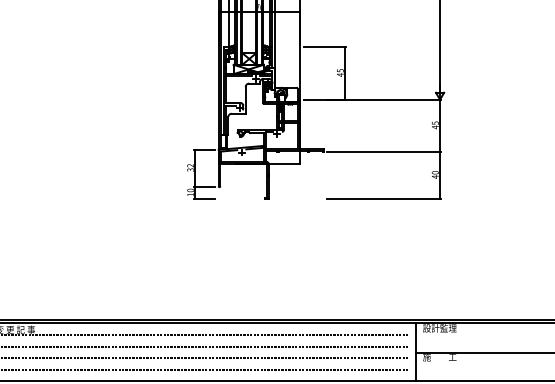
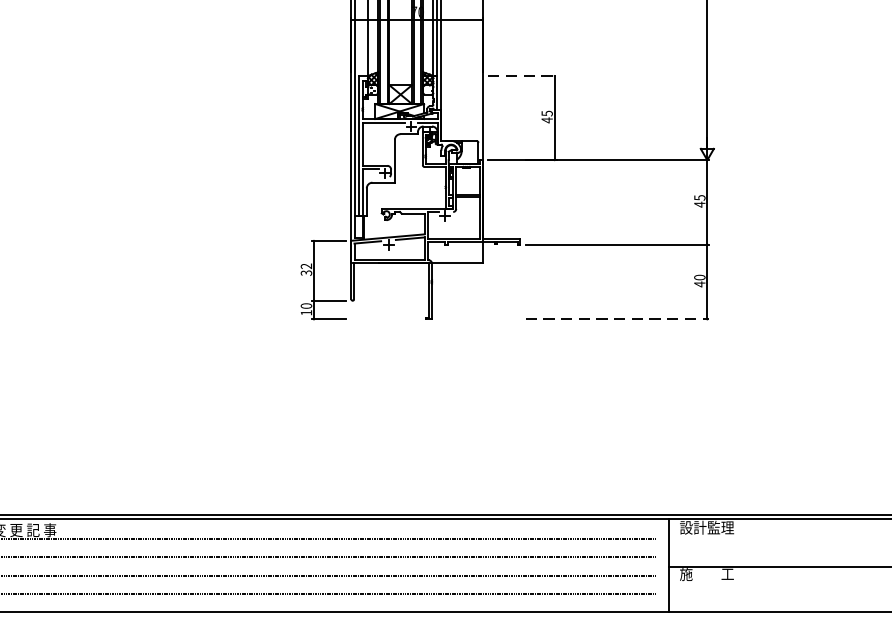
line: (325, 47) -> (523, 76), solid -> dashed
line: (384, 198) -> (618, 318), solid -> dashed

